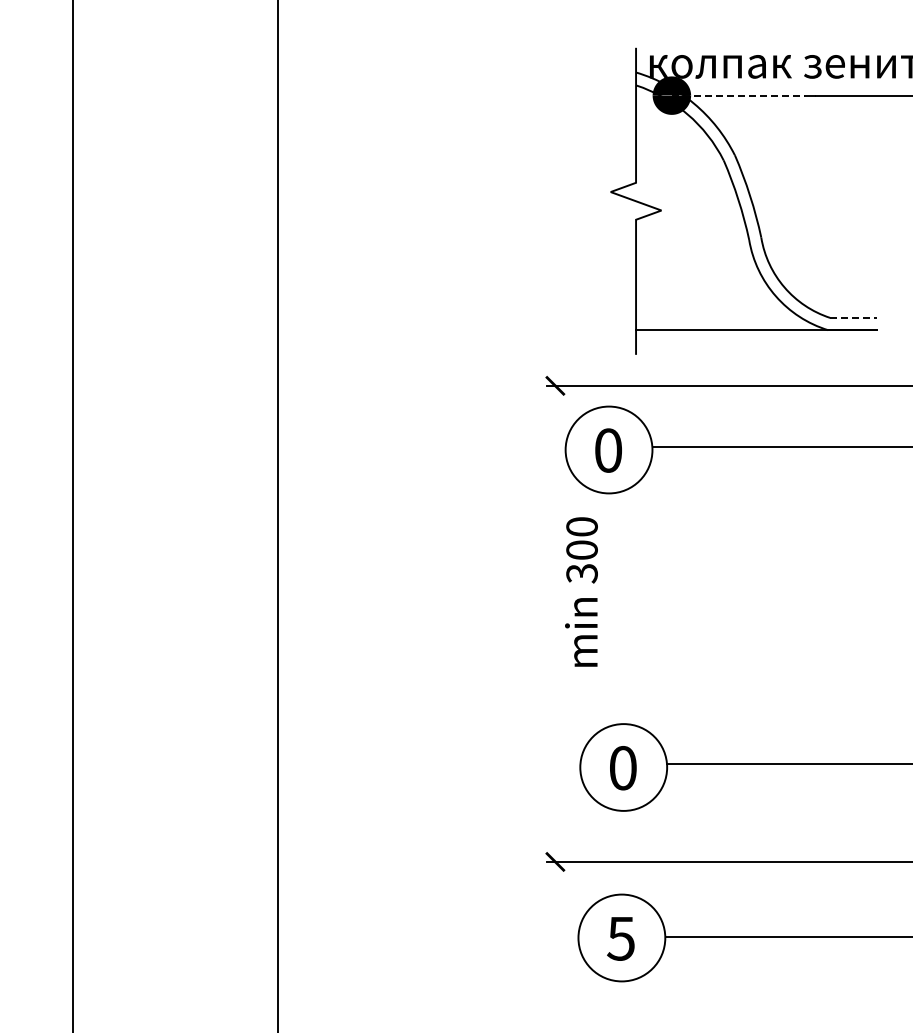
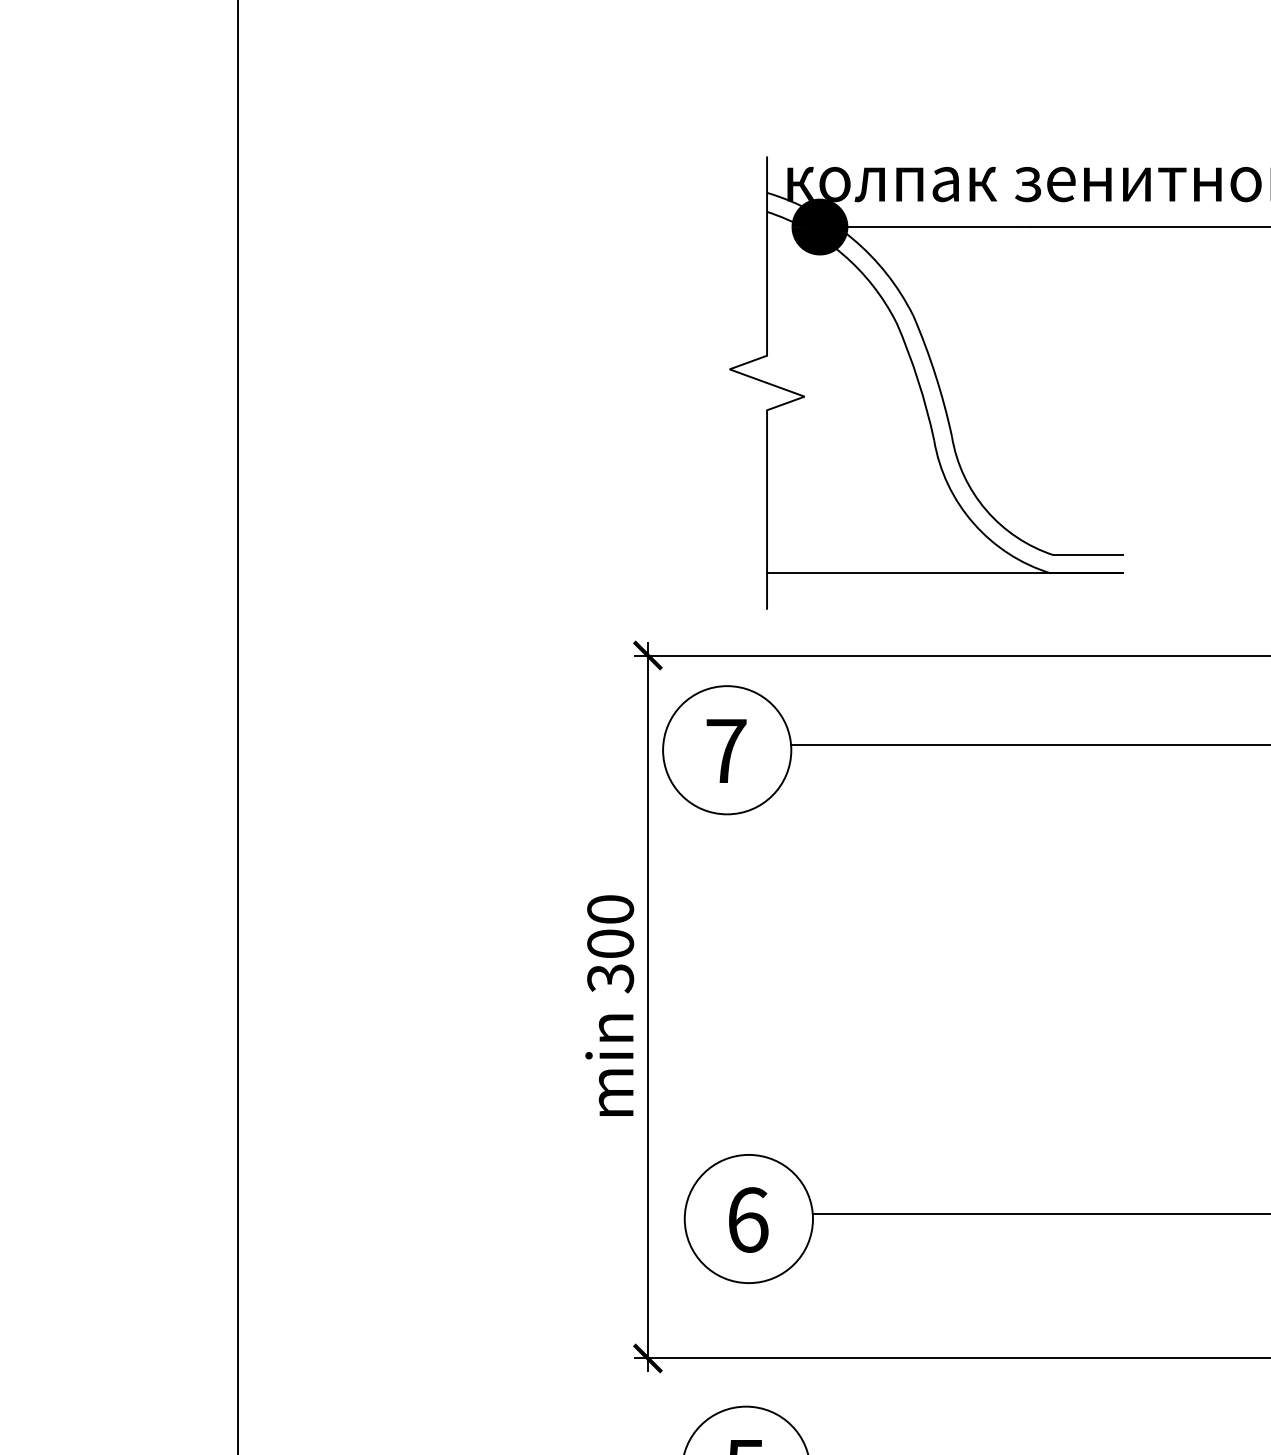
line: (738, 95) -> (918, 226), dashed -> solid
line: (853, 317) -> (1088, 554), dashed -> solid
text: (608, 450) -> (726, 750), 0 -> 7
text: (581, 591) -> (609, 1004), moved
line: (555, 623) -> (648, 1006), added
text: (623, 768) -> (748, 1220), 0 -> 6

